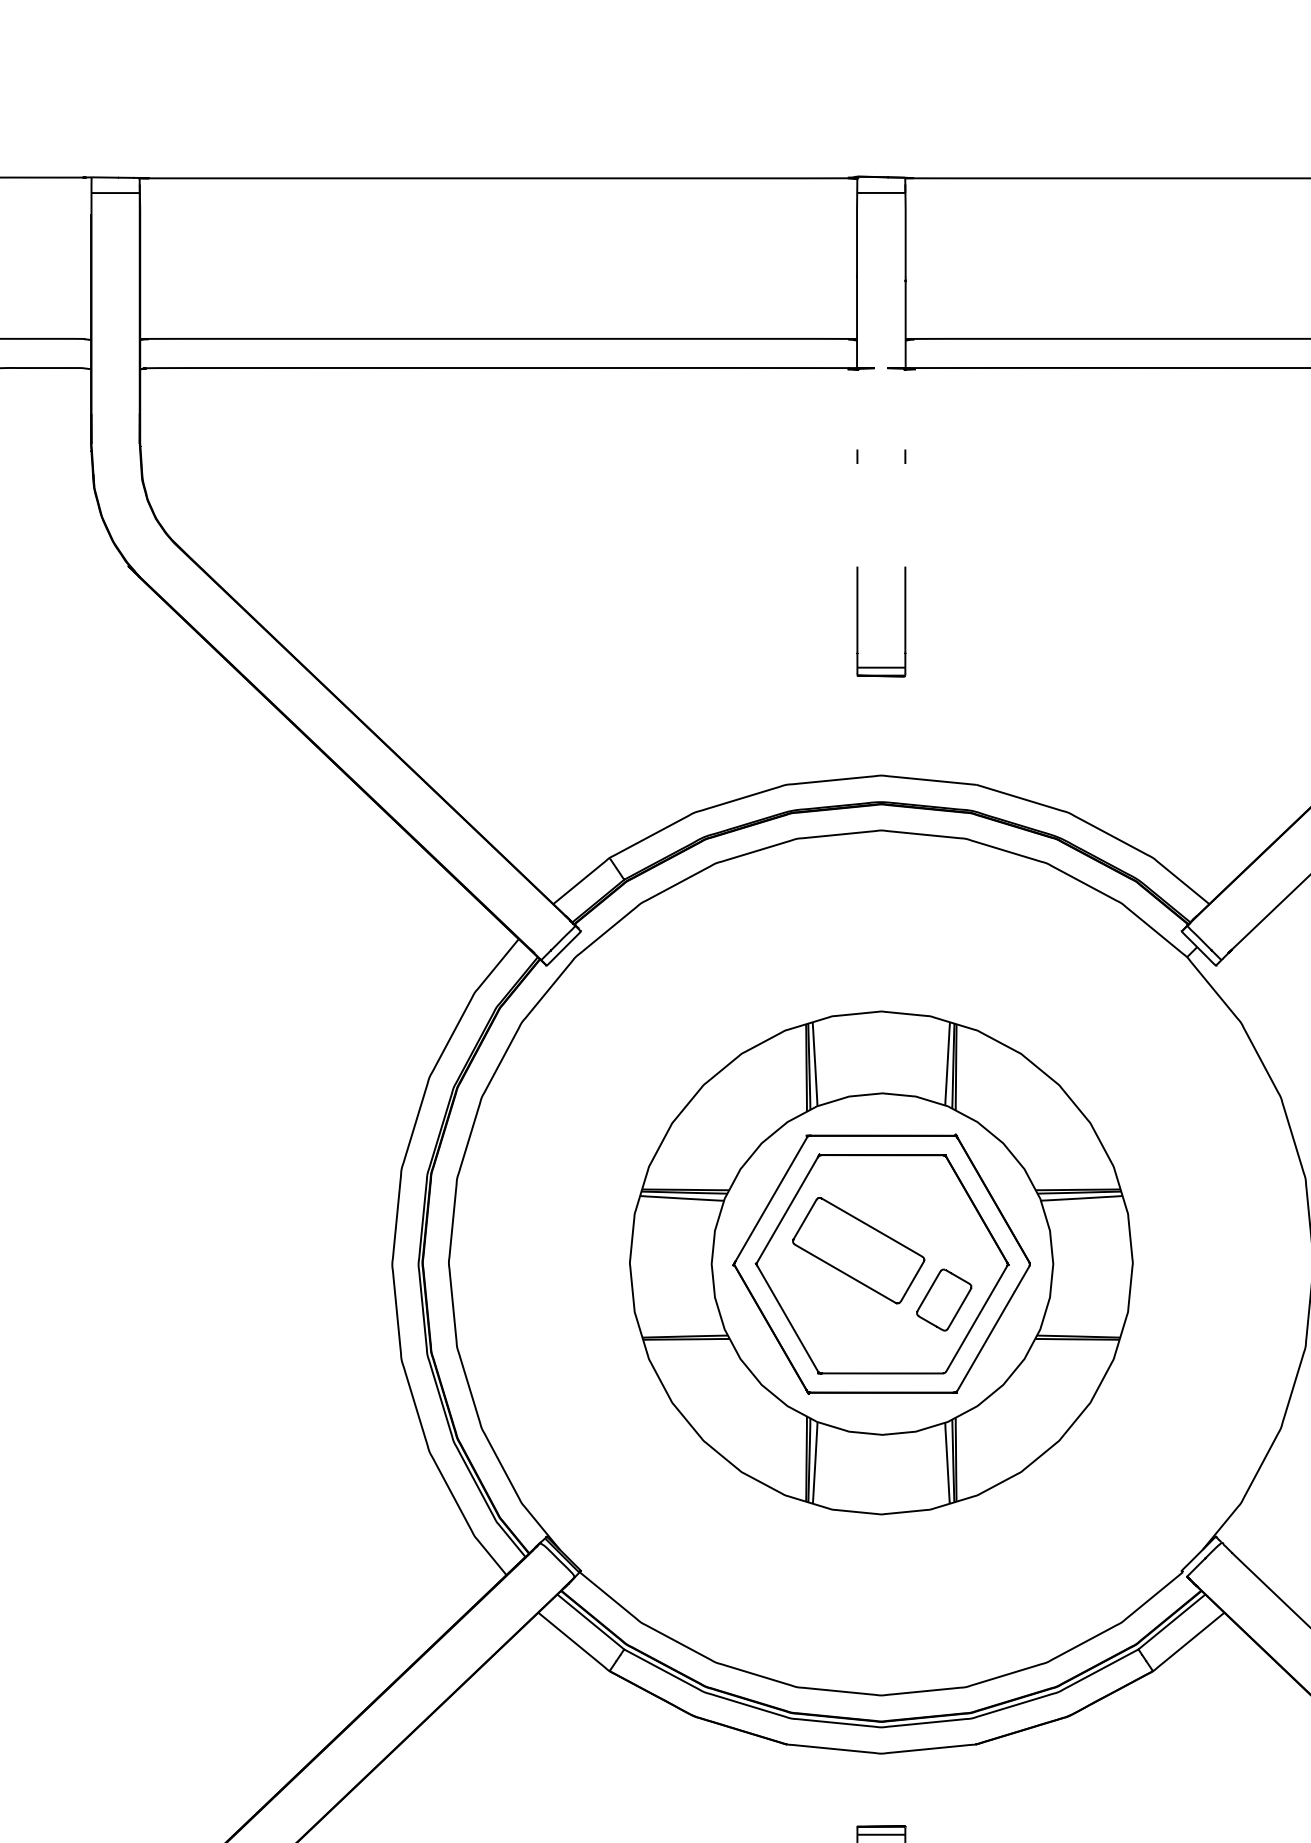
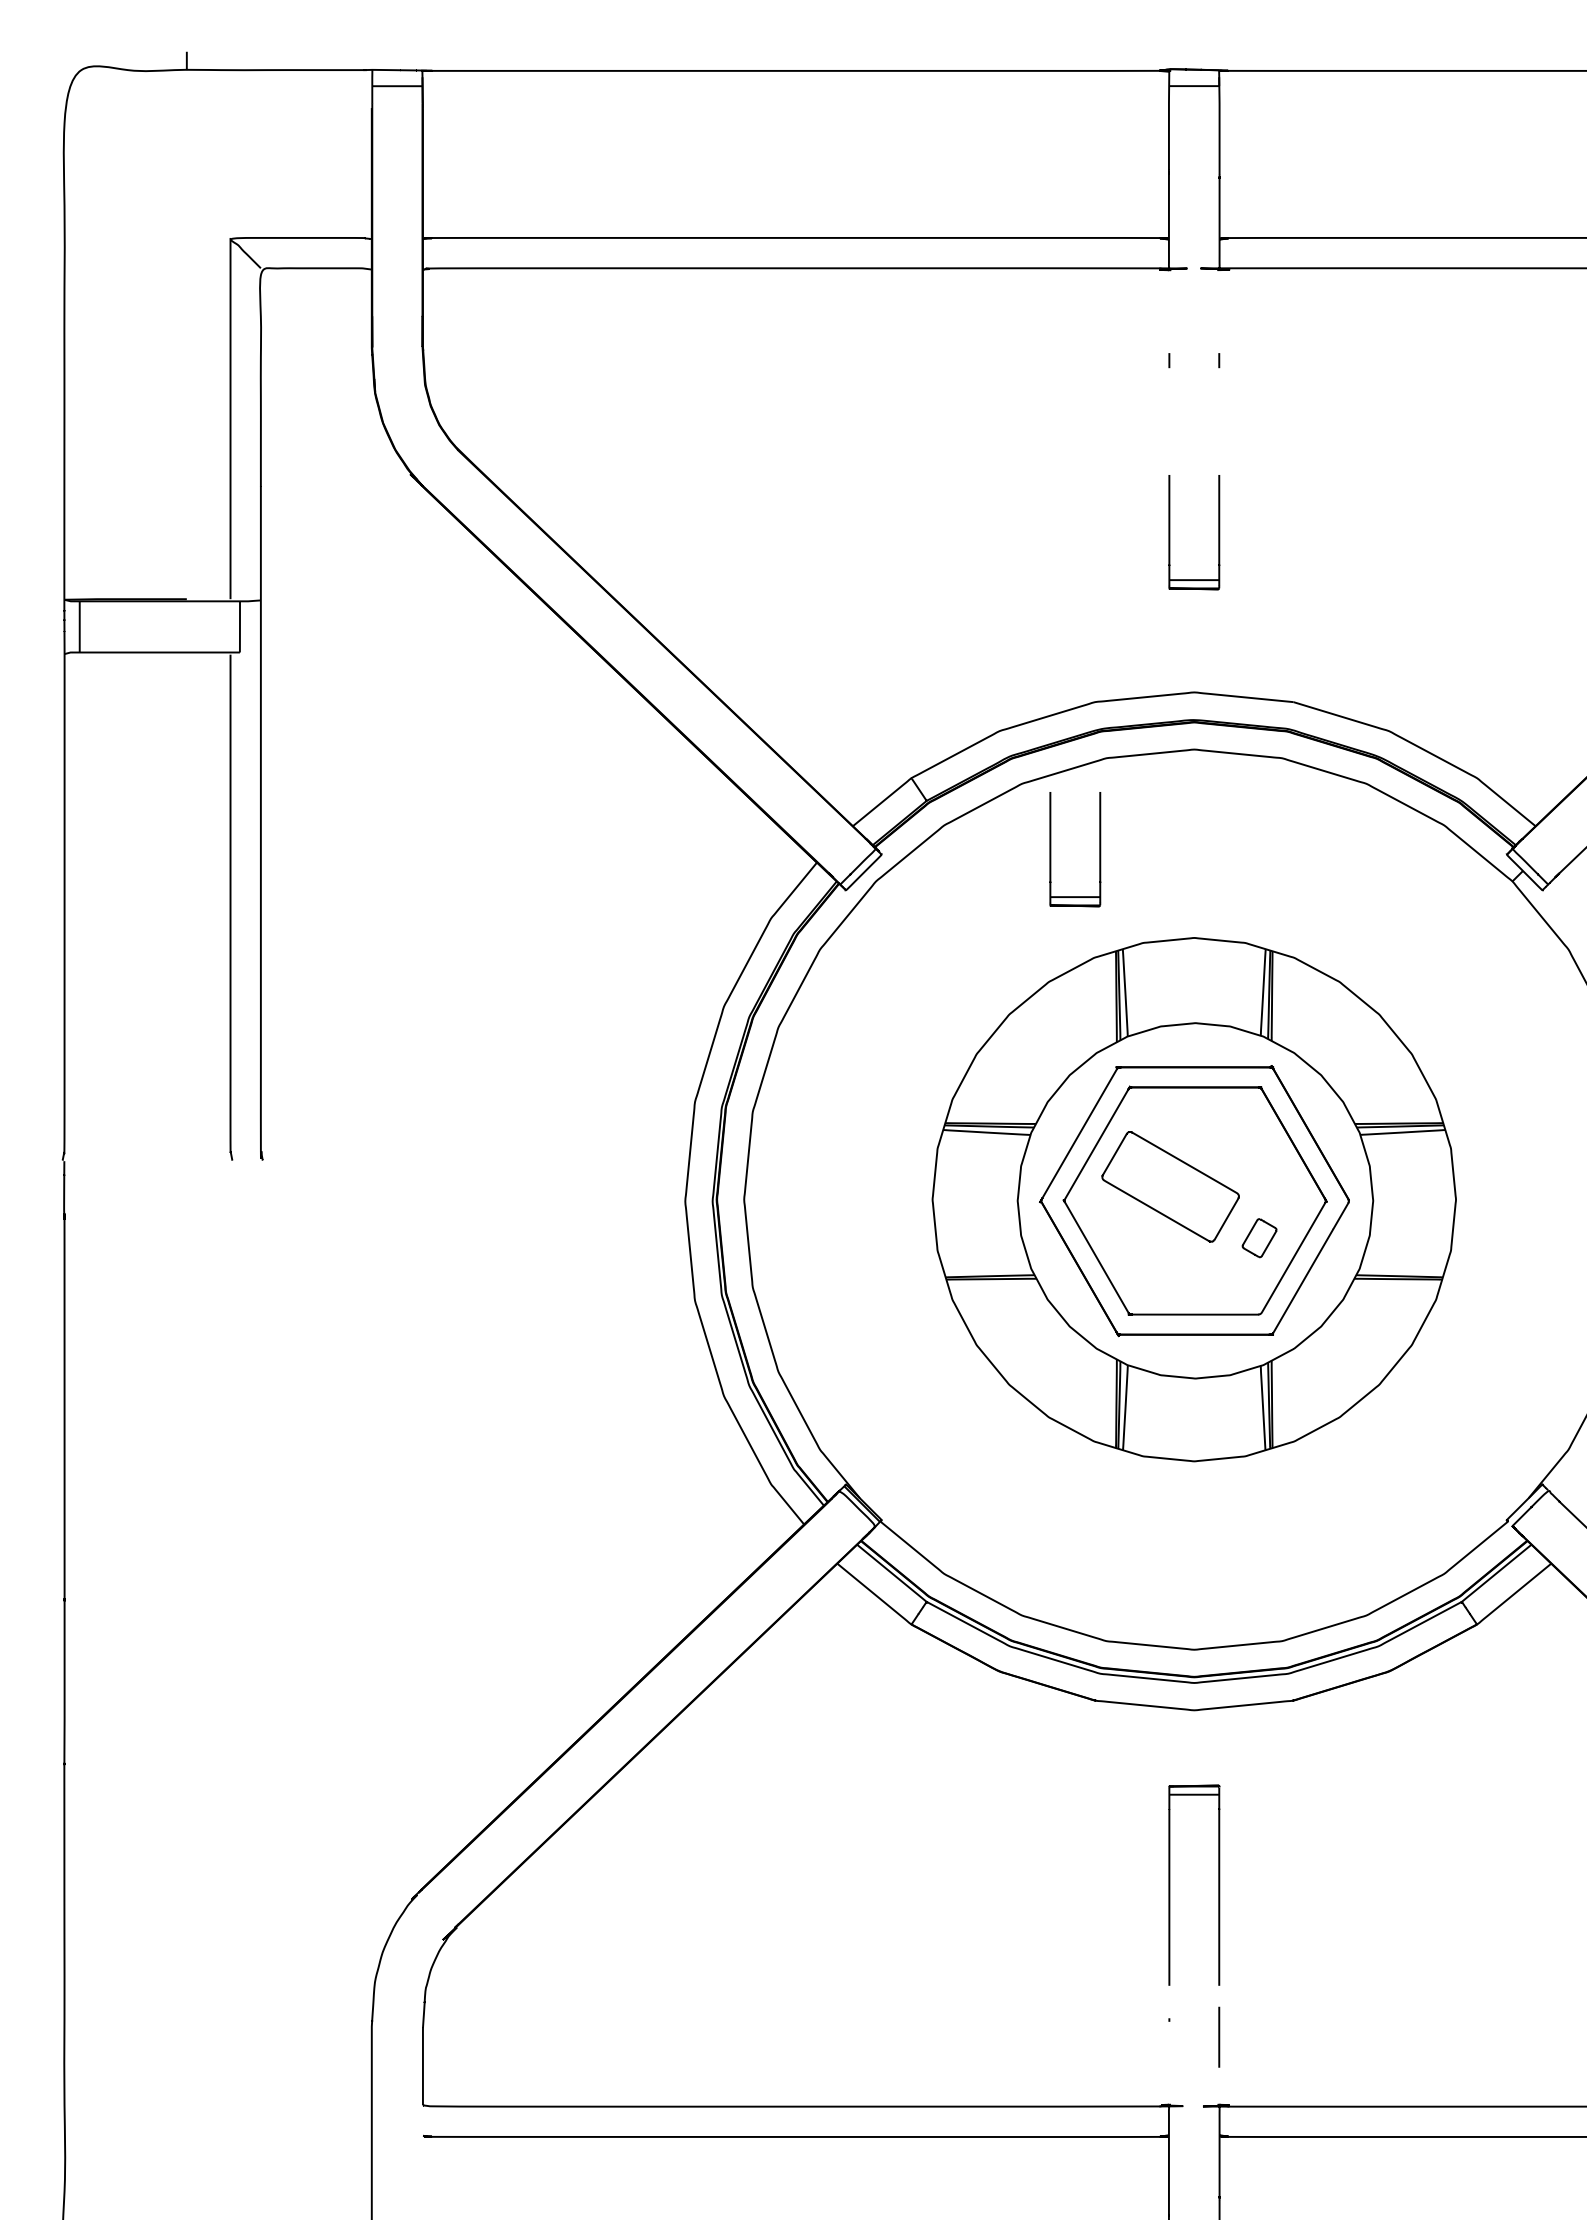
part: (744, 926) -> (1051, 849), added
part: (944, 1299) -> (1259, 1237), size x0.6

